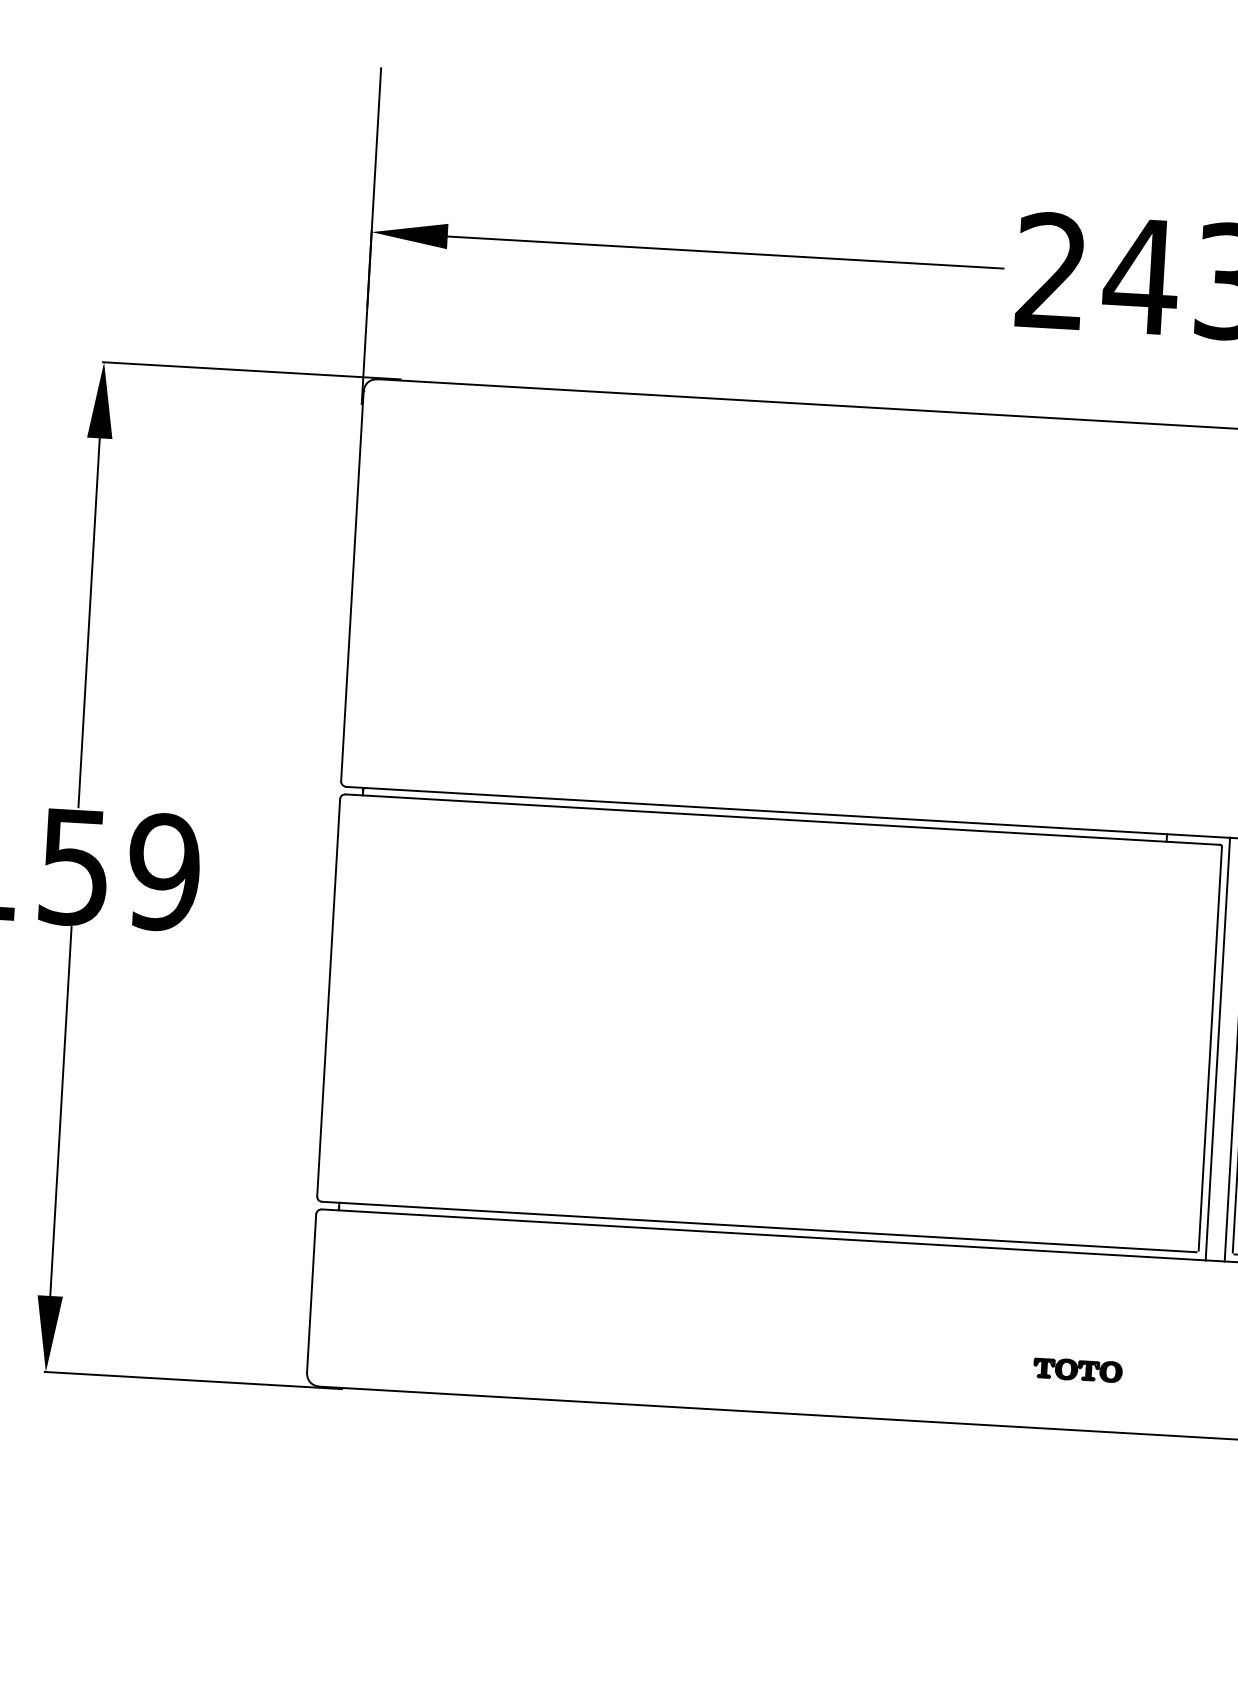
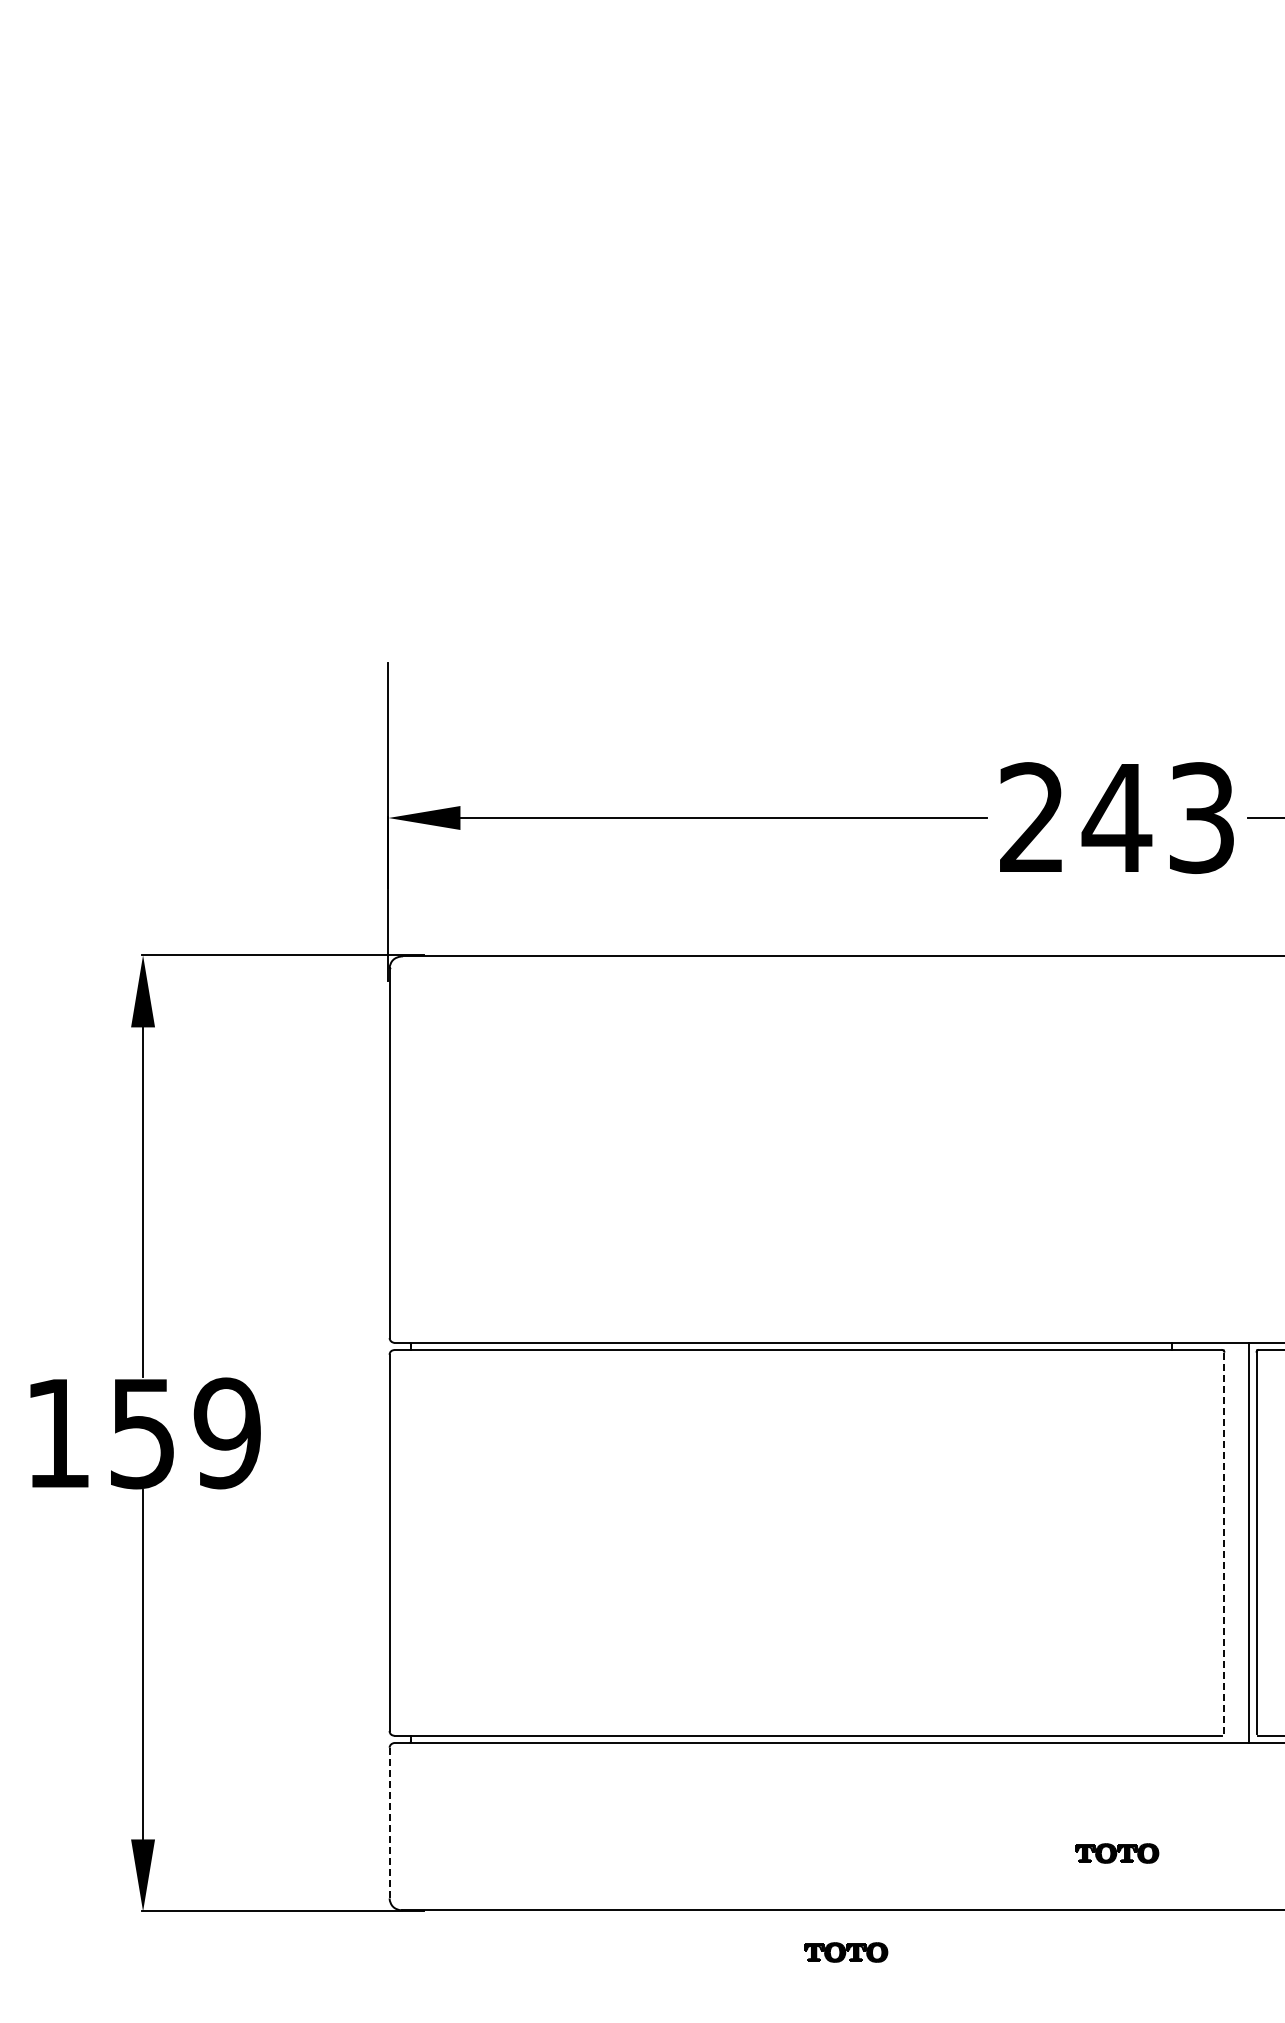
line: (1210, 1048) -> (1224, 1542), solid -> dashed
line: (1217, 1048) -> (1231, 1542), removed
line: (311, 1294) -> (389, 1823), solid -> dashed
part: (786, 1458) -> (846, 1952), added

